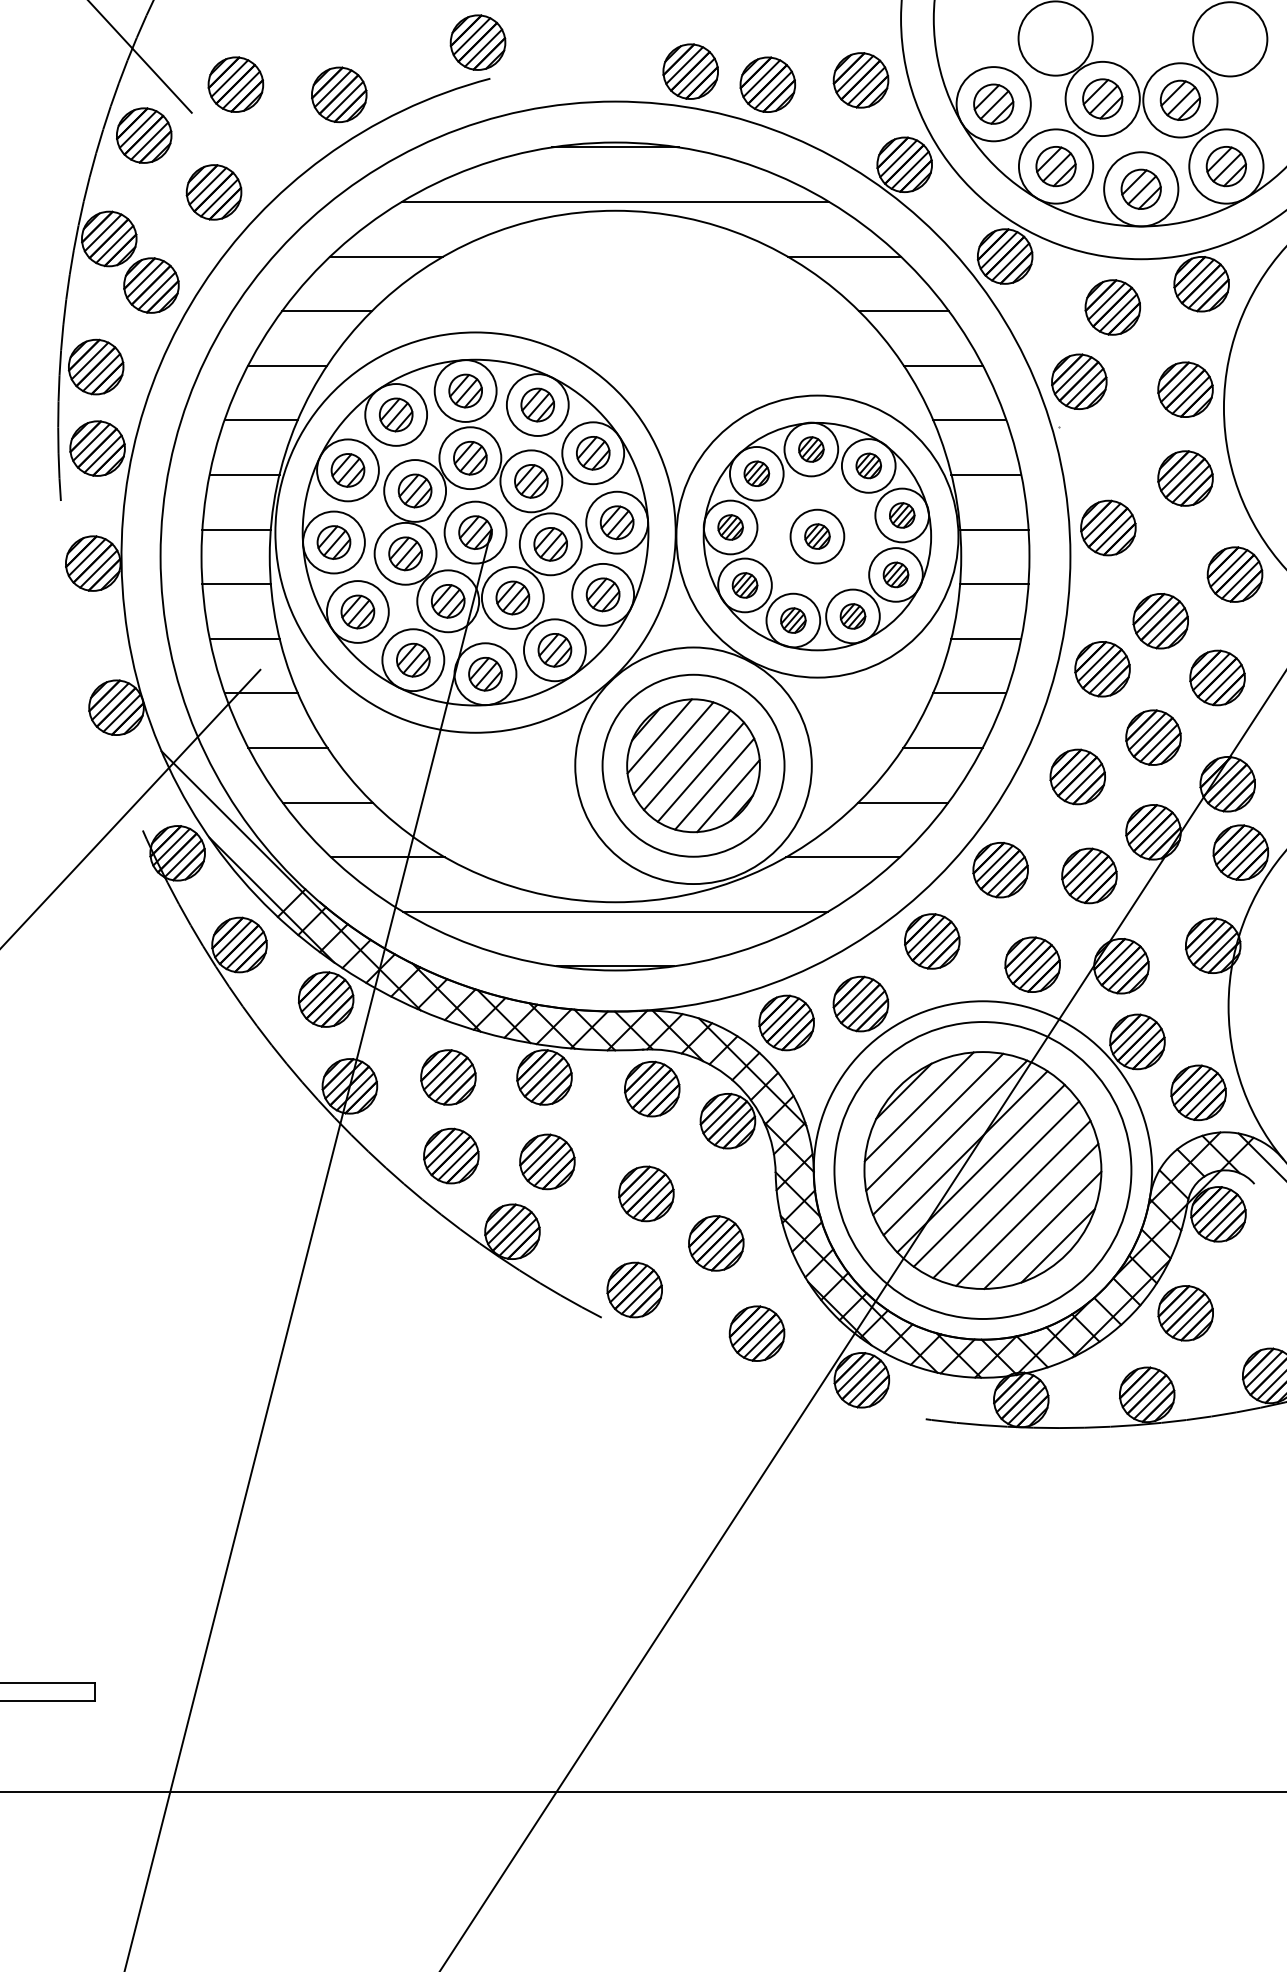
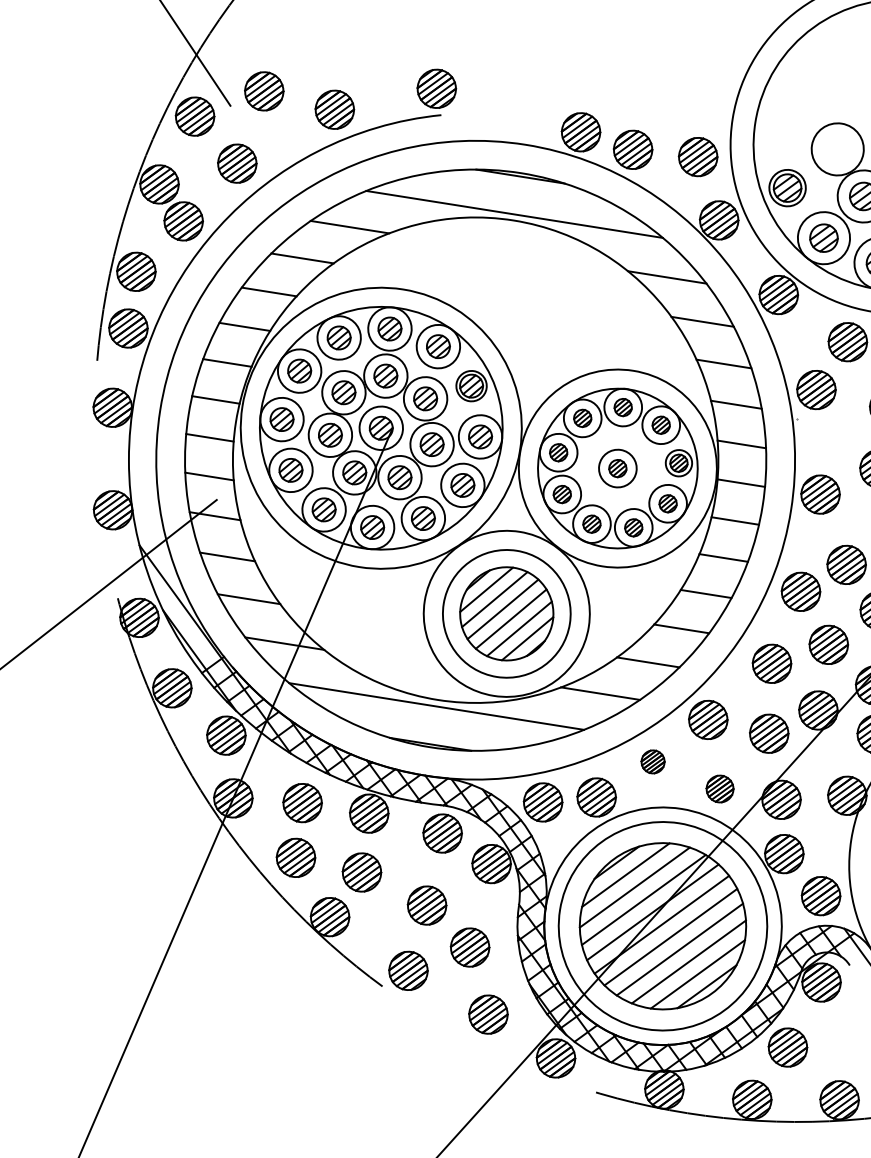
circle: (993, 104) -> (787, 188), size x0.7
circle: (593, 453) -> (471, 386), size x0.7
circle: (902, 515) -> (679, 463), size x0.7
part: (932, 941) -> (653, 761), size x0.6
part: (1032, 964) -> (719, 788), size x0.7

